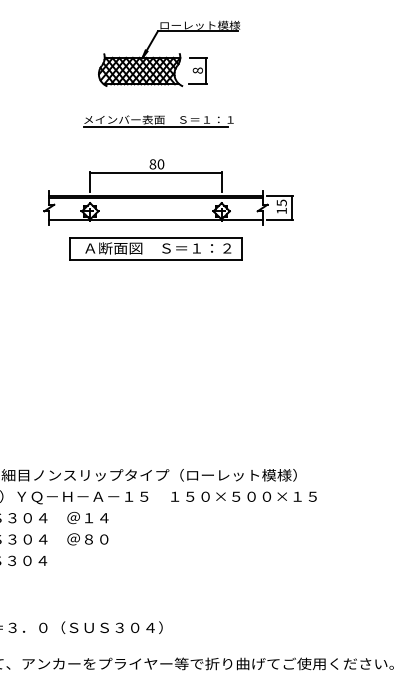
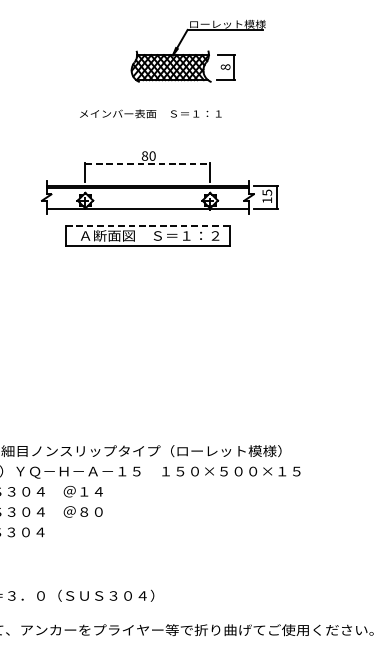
part: (169, 53) -> (198, 50), moved
line: (155, 127) -> (147, 121), removed
line: (155, 172) -> (147, 163), solid -> dashed
line: (156, 238) -> (148, 226), solid -> dashed

